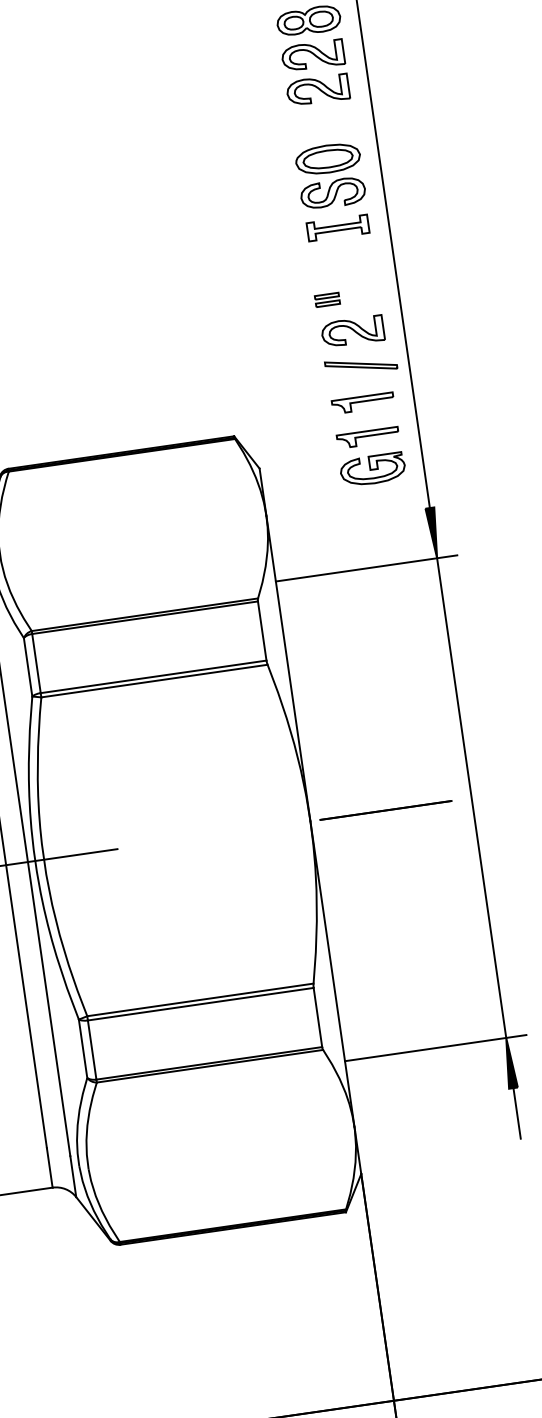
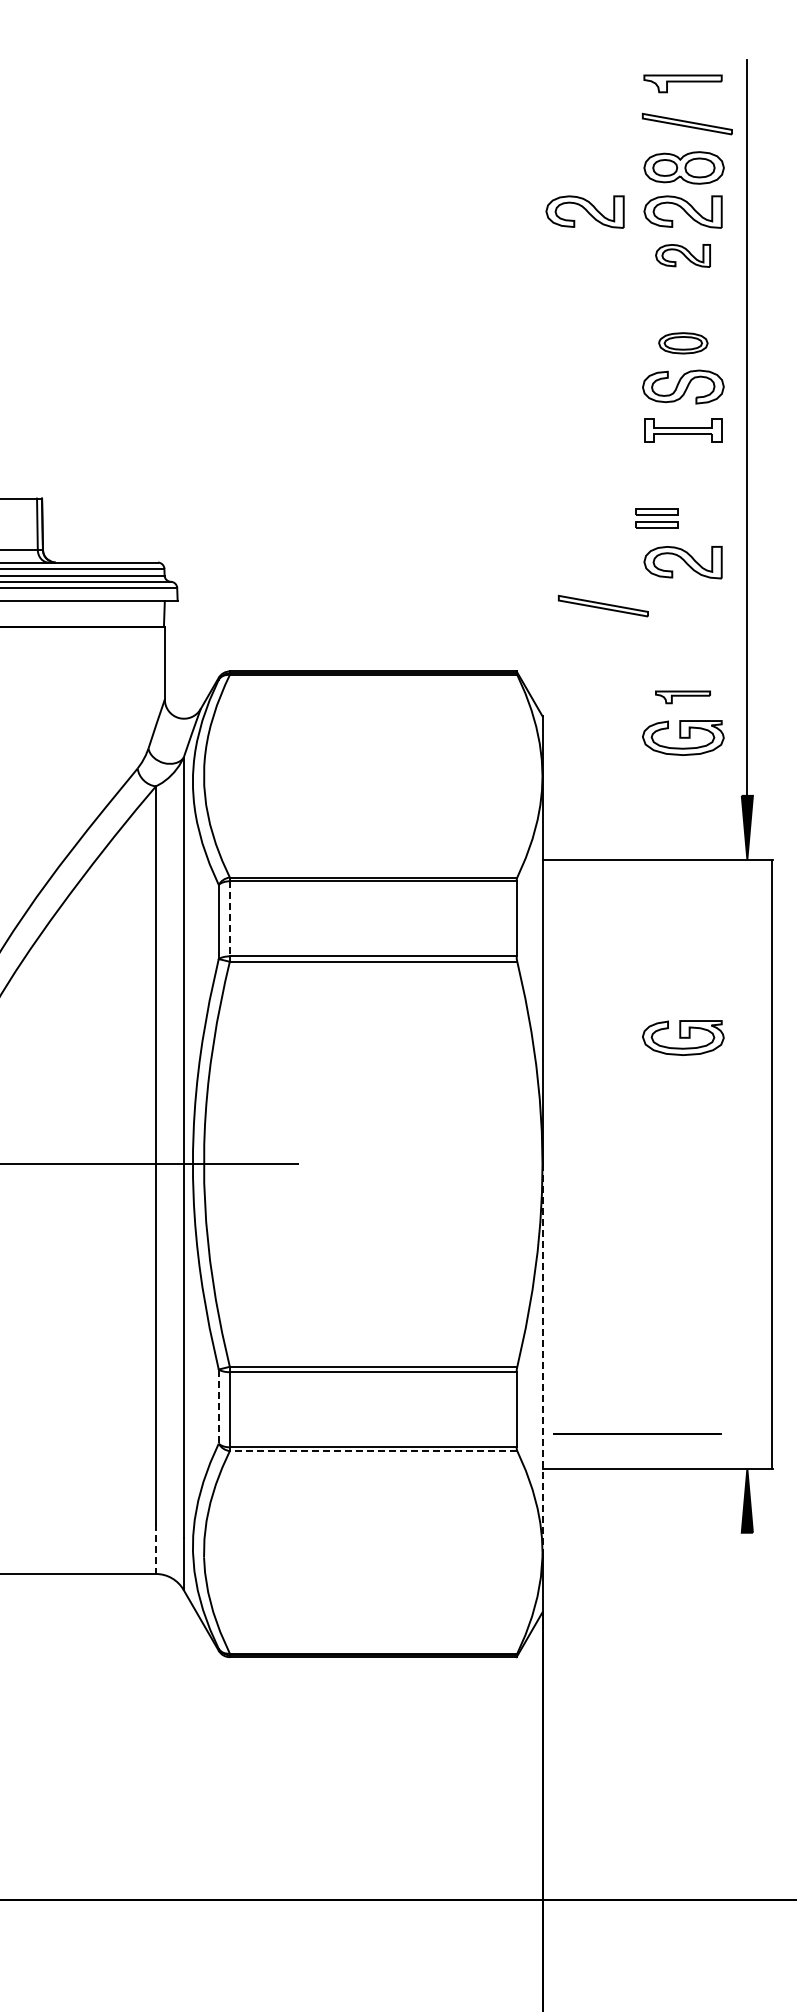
part: (235, 66) -> (584, 211), added
part: (317, 90) -> (682, 255), size x0.7
part: (328, 159) -> (683, 343), size x0.6
part: (326, 300) -> (656, 518), size x1.4
part: (361, 365) -> (603, 605), moved
part: (362, 403) -> (682, 653), removed
part: (367, 438) -> (682, 697), size x0.7
line: (36, 663) -> (229, 918), solid -> dashed
part: (407, 705) -> (683, 1037), added
line: (471, 798) -> (772, 1164), moved
line: (385, 809) -> (637, 1433), moved
line: (332, 974) -> (542, 1358), solid -> dashed
line: (82, 1049) -> (218, 1407), solid -> dashed
line: (209, 1066) -> (373, 1451), solid -> dashed
line: (517, 1113) -> (747, 1564), removed
line: (49, 1168) -> (155, 1549), solid -> dashed

